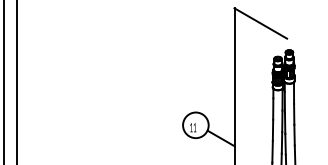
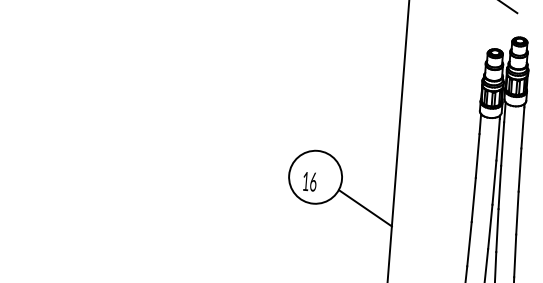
text: (194, 127) -> (312, 181), 11 -> 16

